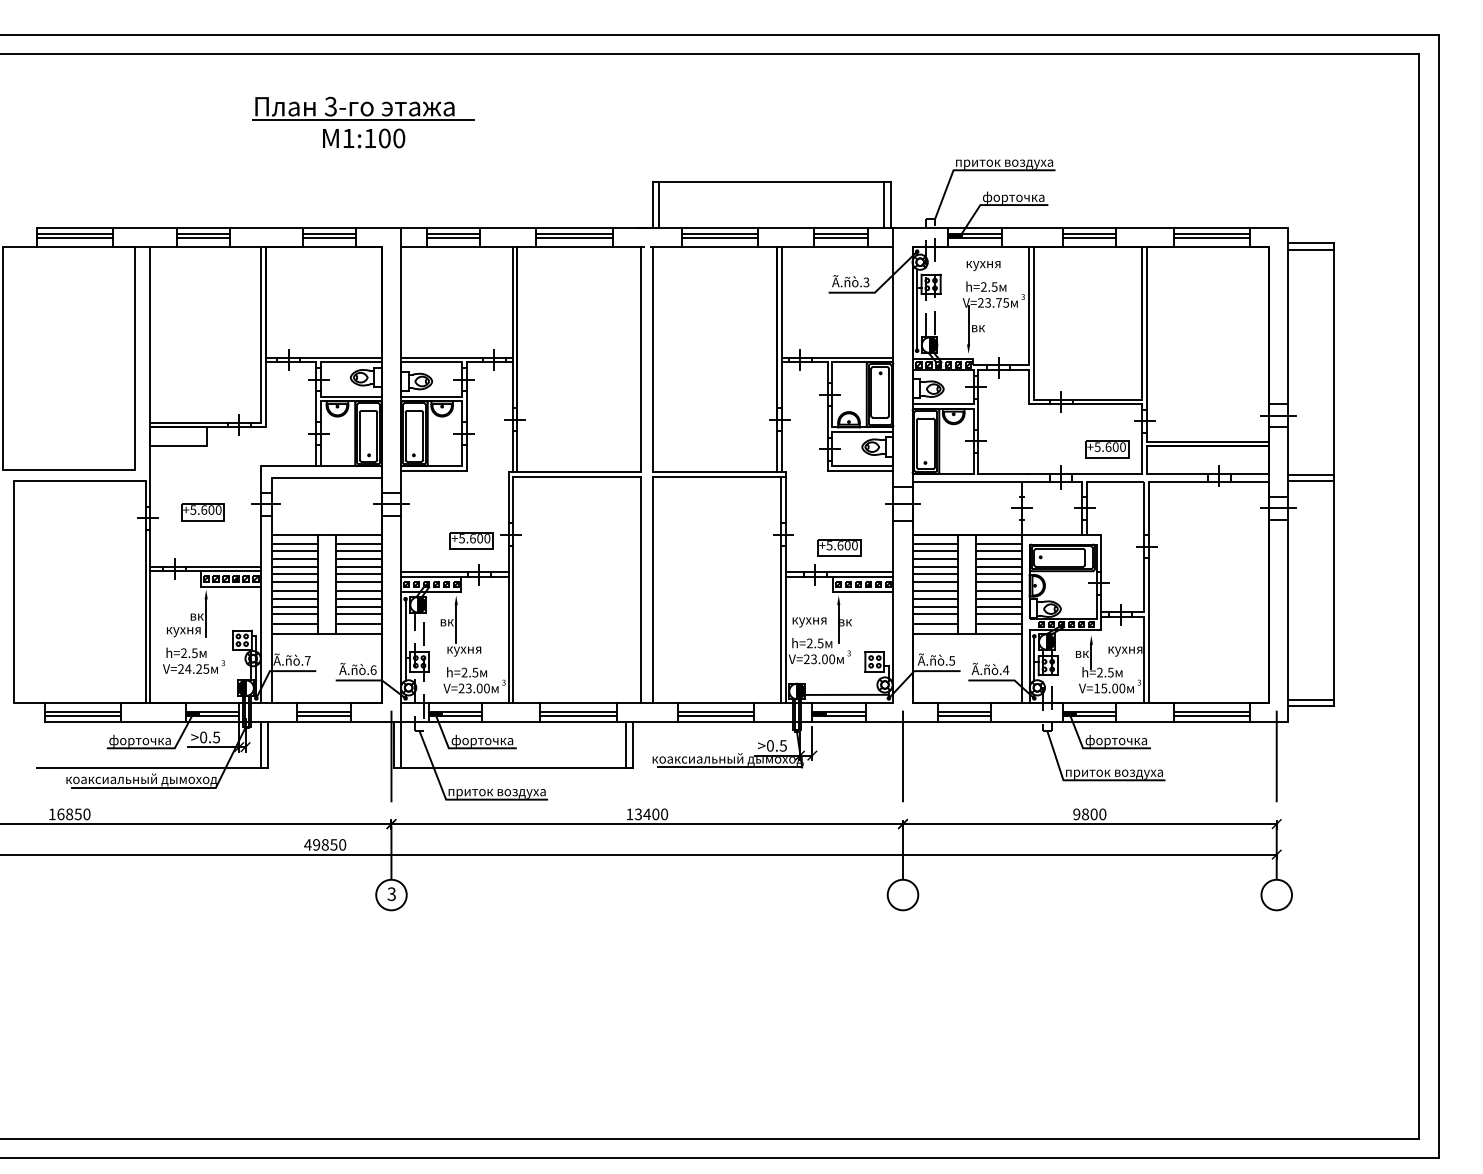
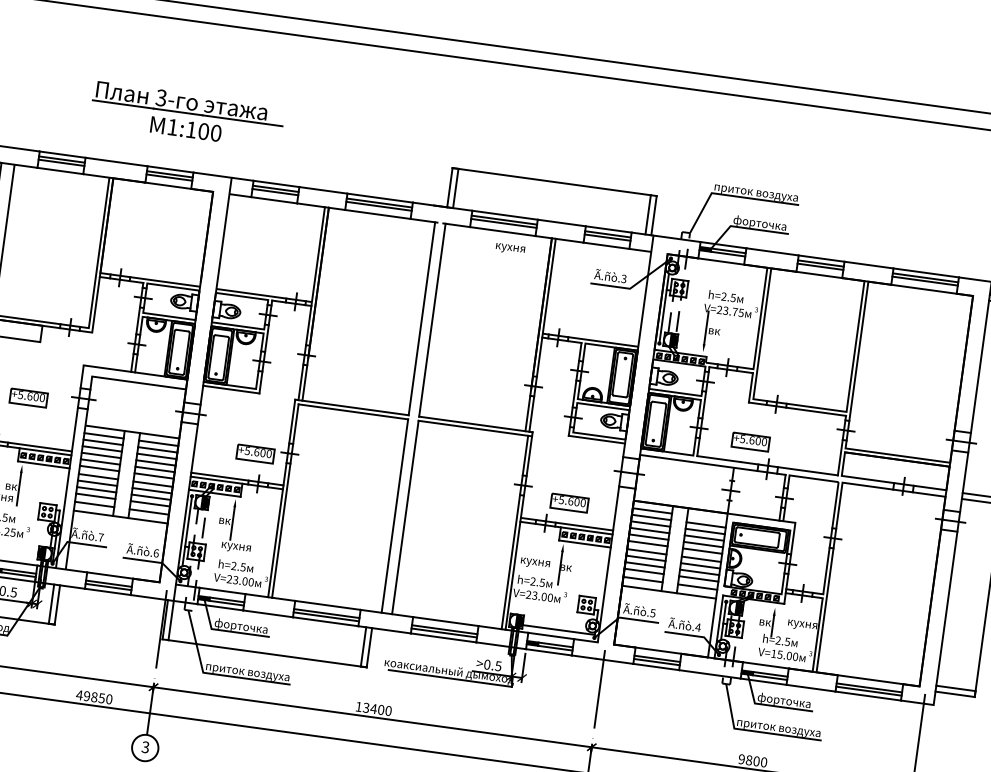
part: (363, 122) -> (187, 115), moved
text: (983, 265) -> (510, 248), moved
part: (1107, 449) -> (750, 442), moved
line: (999, 543) -> (707, 518), removed

